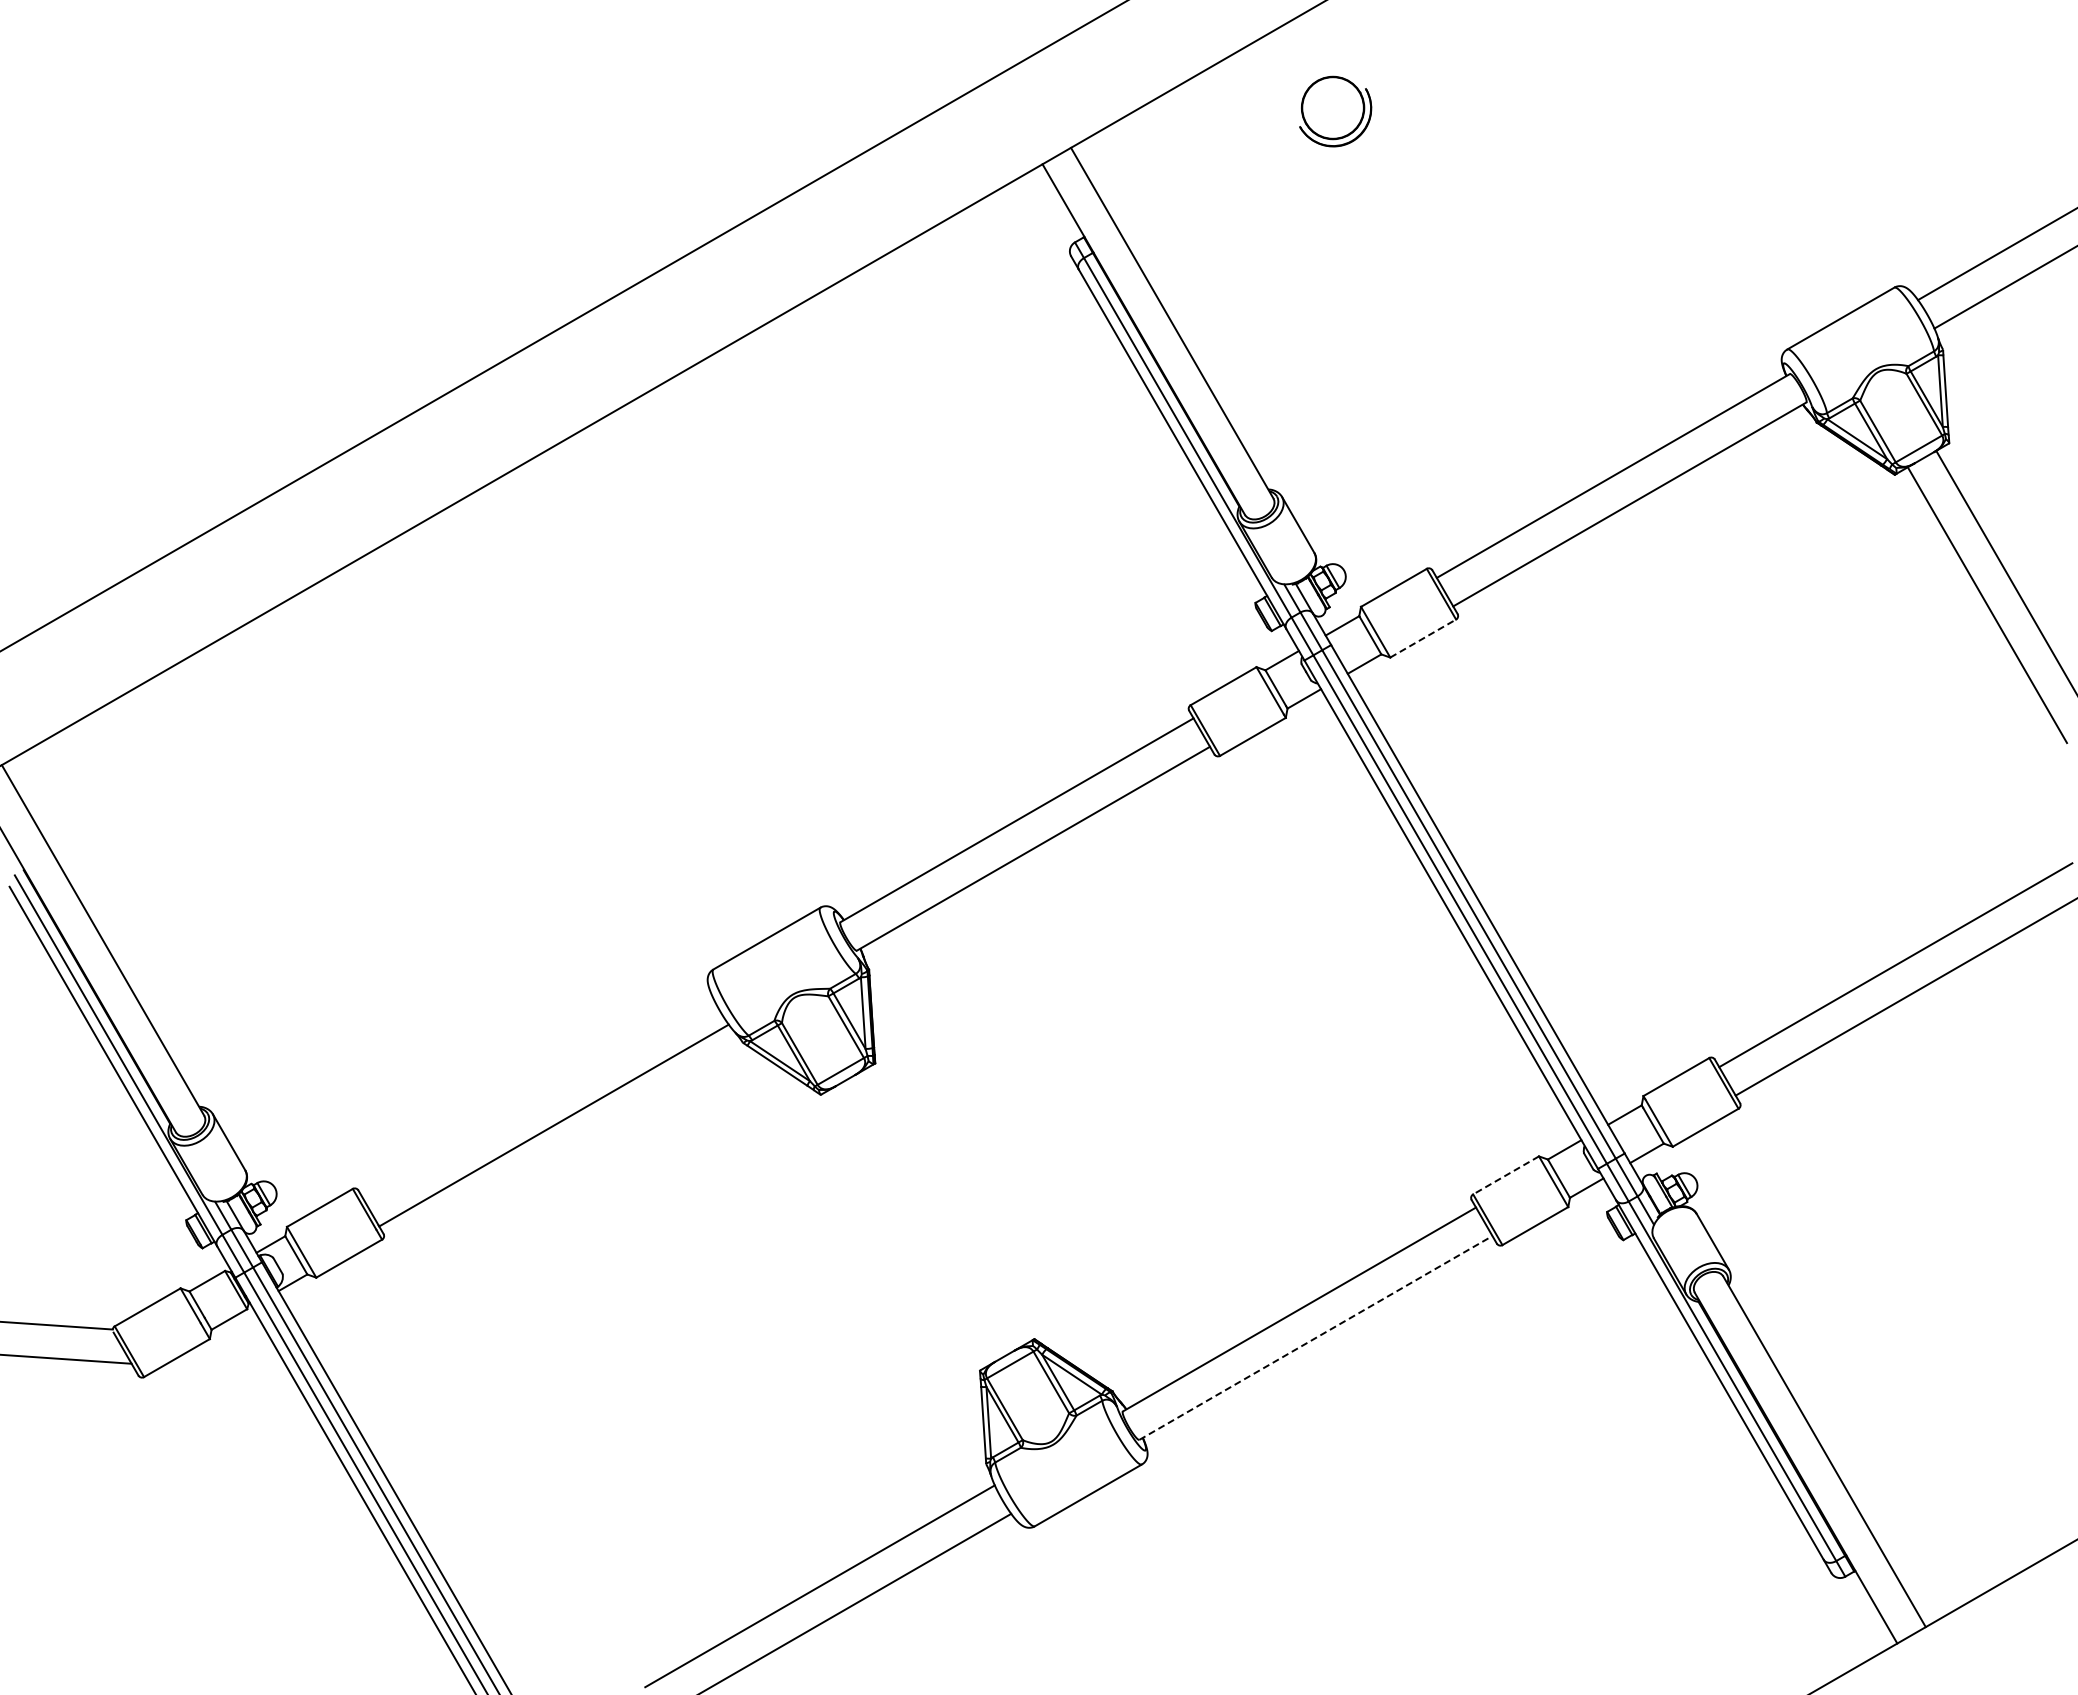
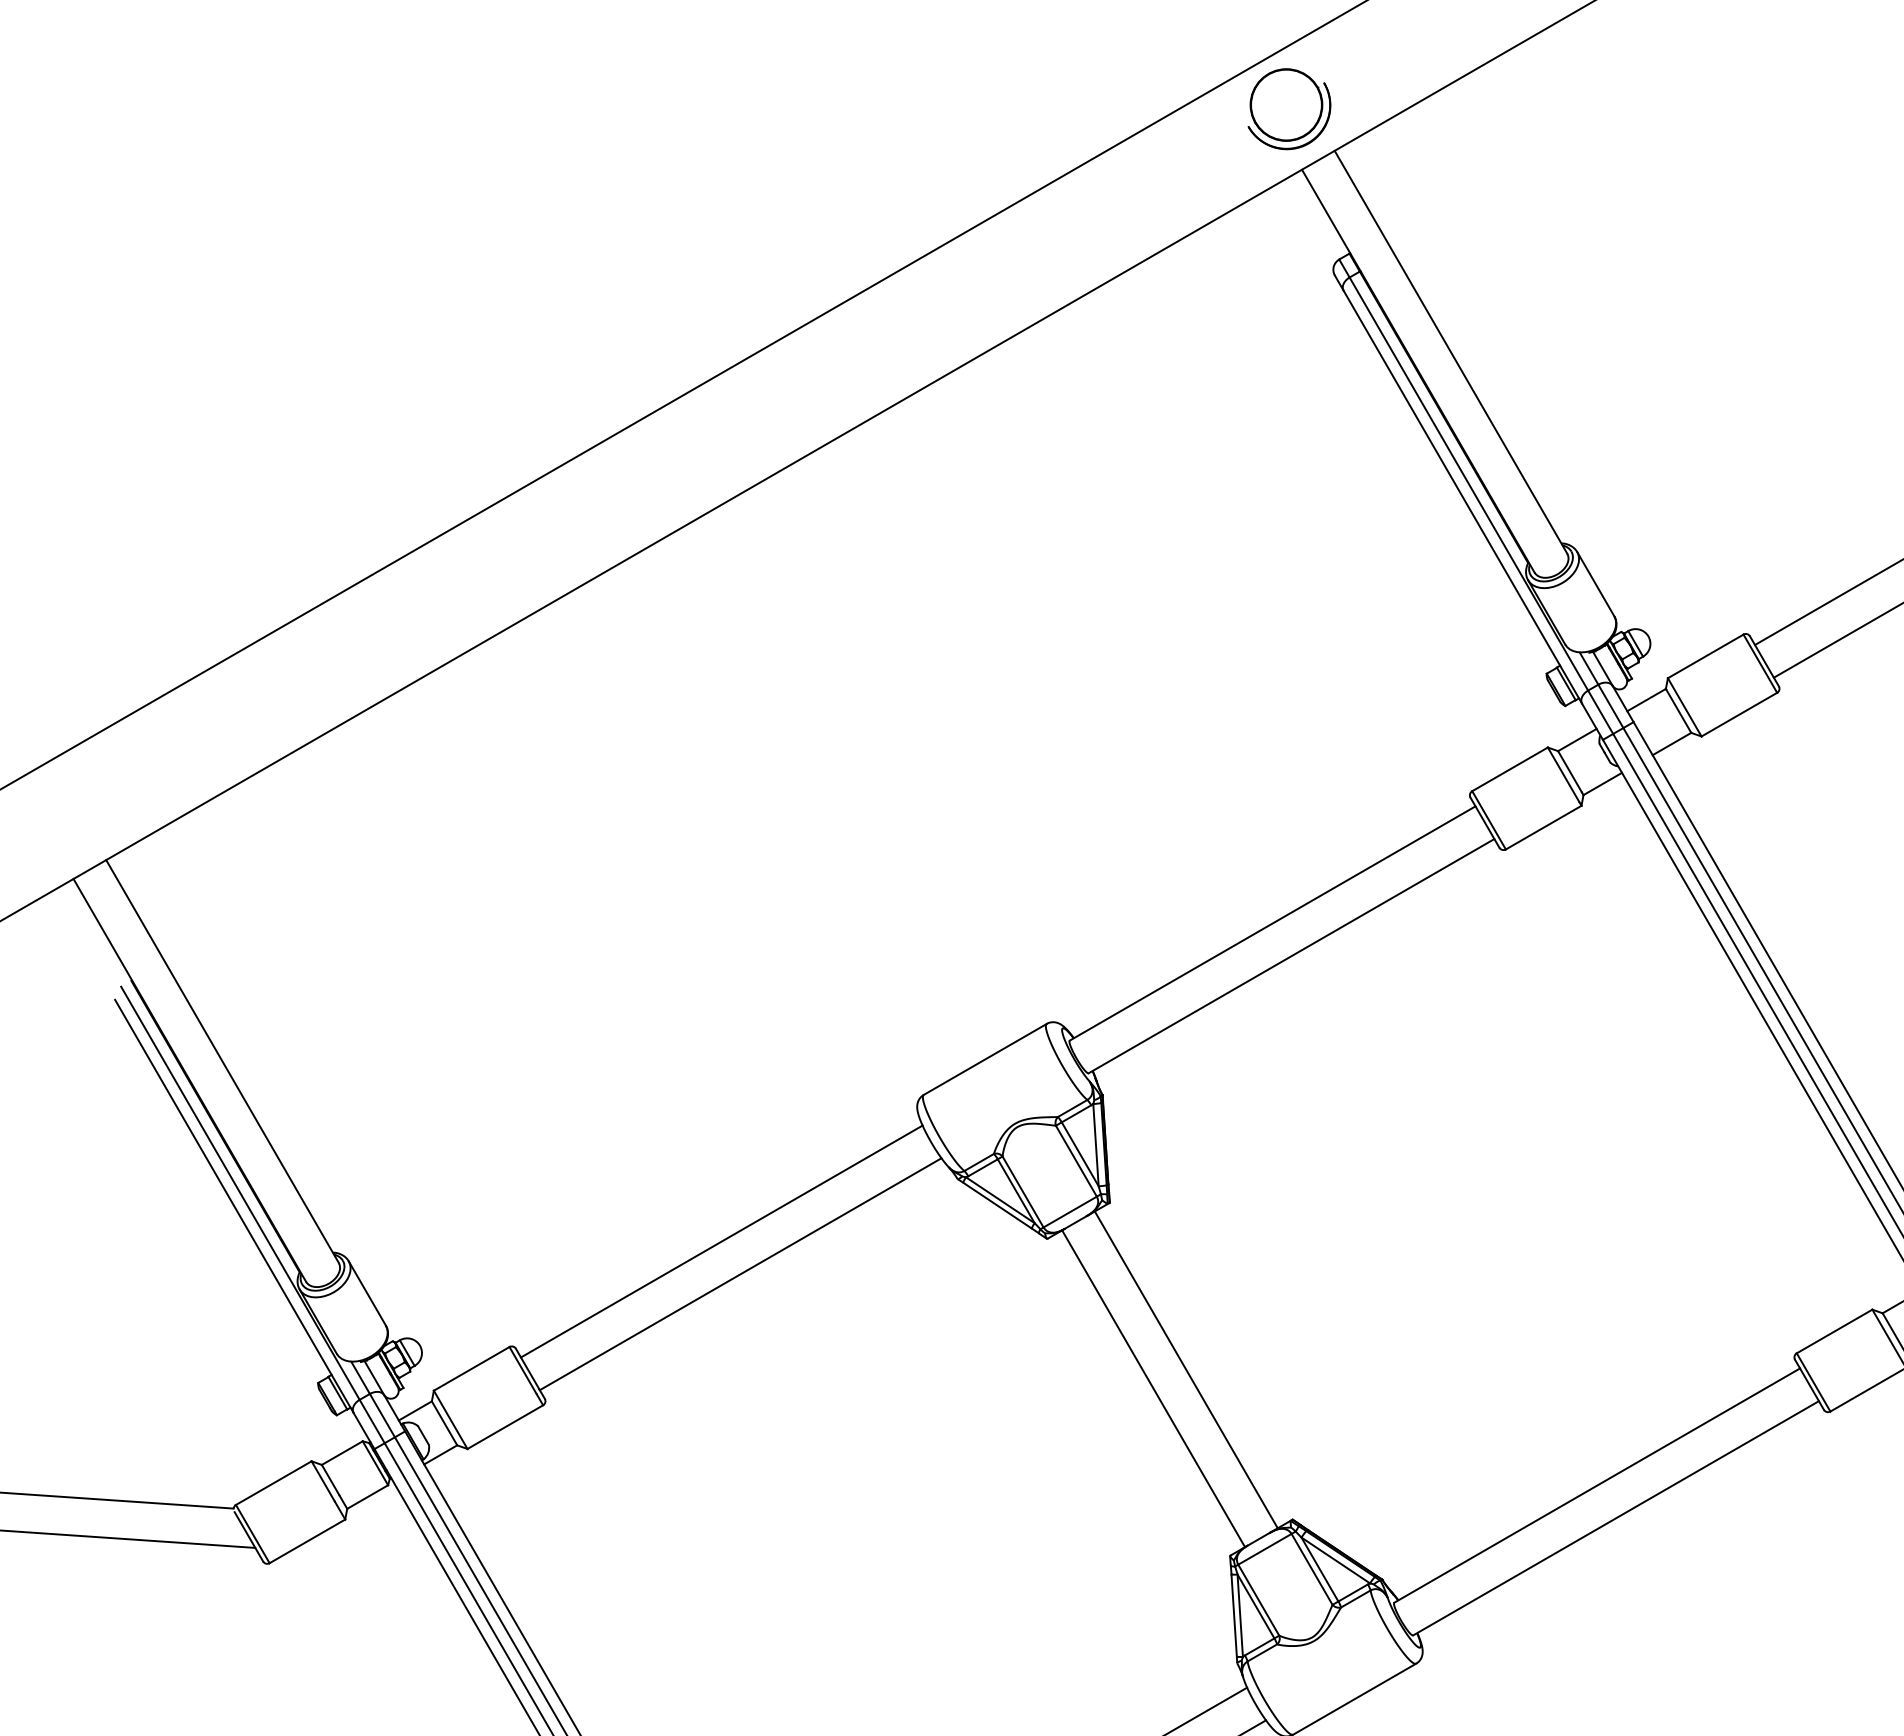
part: (1335, 111) -> (1289, 109), moved
line: (1423, 638) -> (1739, 714), dashed -> solid
line: (537, 1097) -> (721, 1241), added
line: (1506, 1175) -> (1835, 1331), dashed -> solid
line: (941, 1208) -> (1185, 1369), added
line: (913, 1225) -> (1153, 1389), added
line: (1315, 1337) -> (1615, 1517), dashed -> solid

